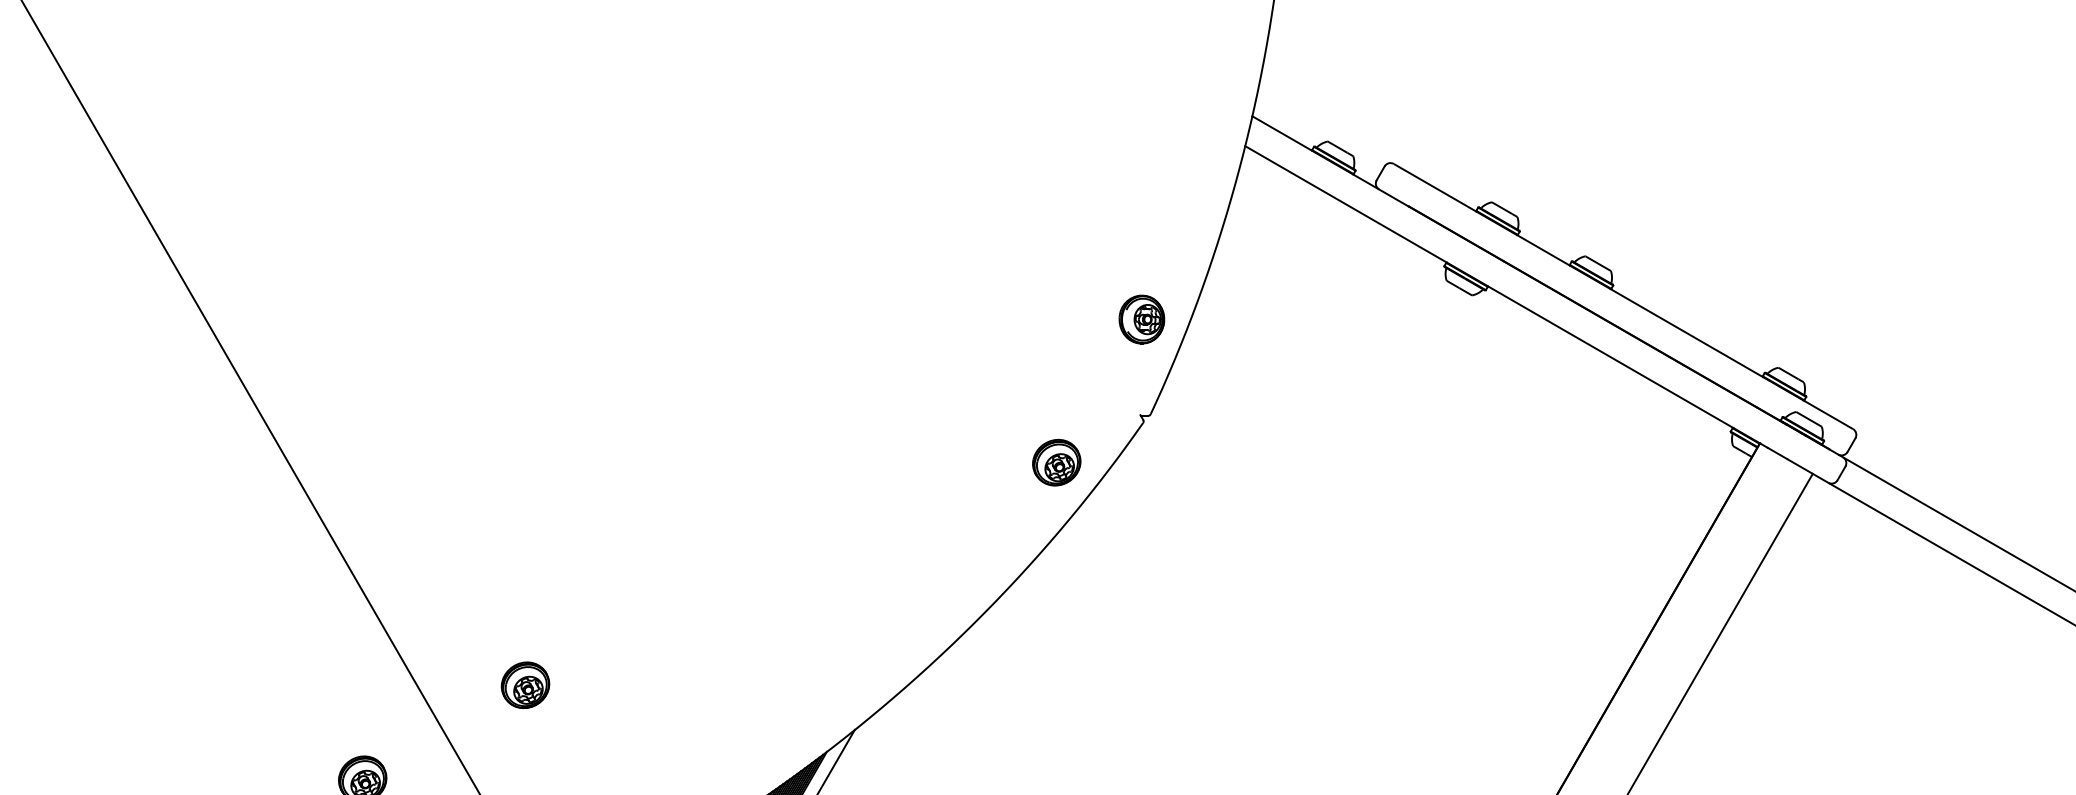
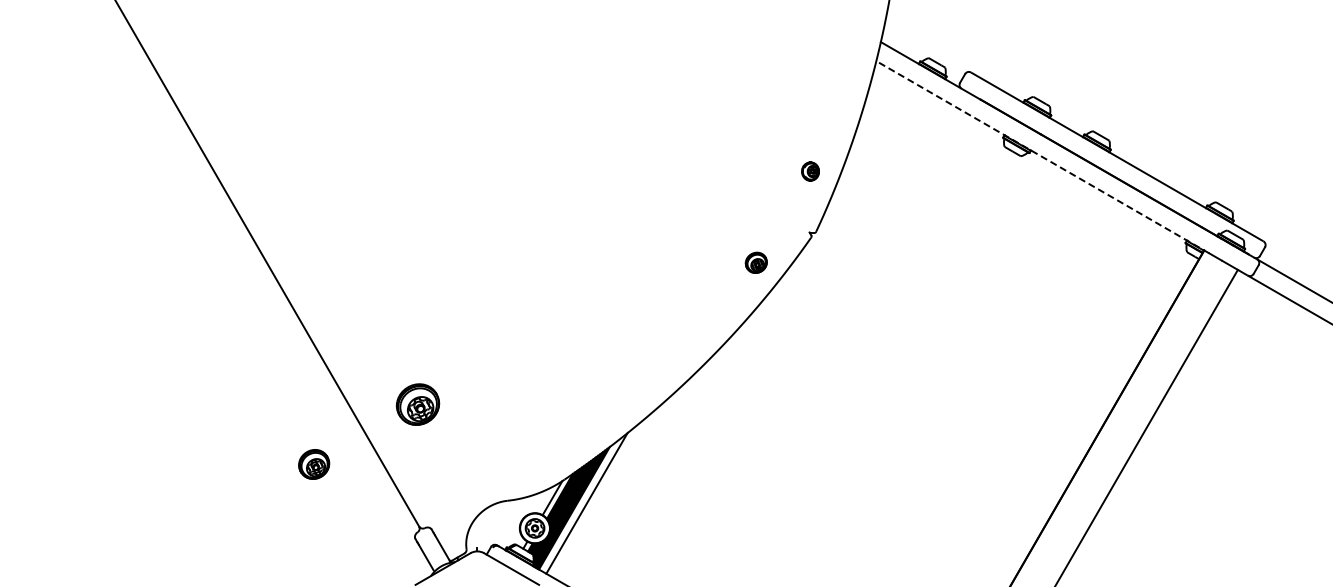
line: (1506, 295) -> (1042, 156), solid -> dashed
part: (1141, 319) -> (810, 171), size x0.6
part: (1057, 462) -> (756, 262), size x0.7
part: (524, 685) -> (417, 404), size x1.4

